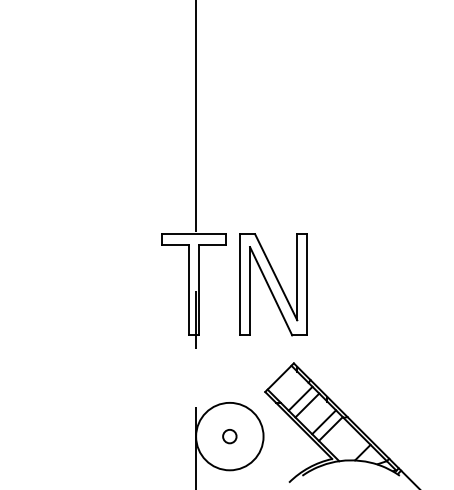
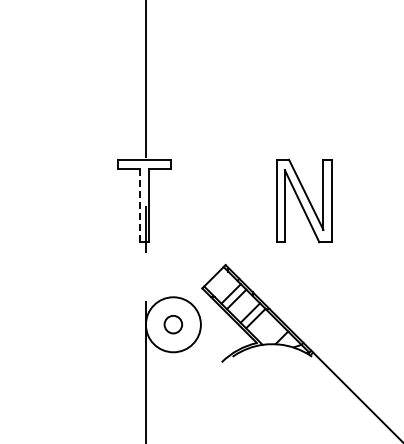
part: (274, 284) -> (304, 200), moved
line: (189, 290) -> (140, 205), solid -> dashed
circle: (229, 436) -> (173, 324), size x1.6

